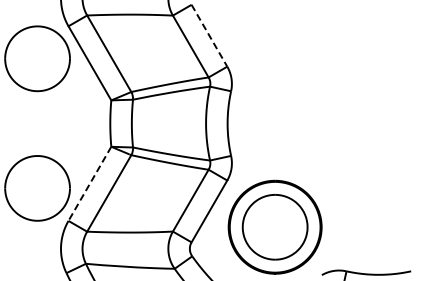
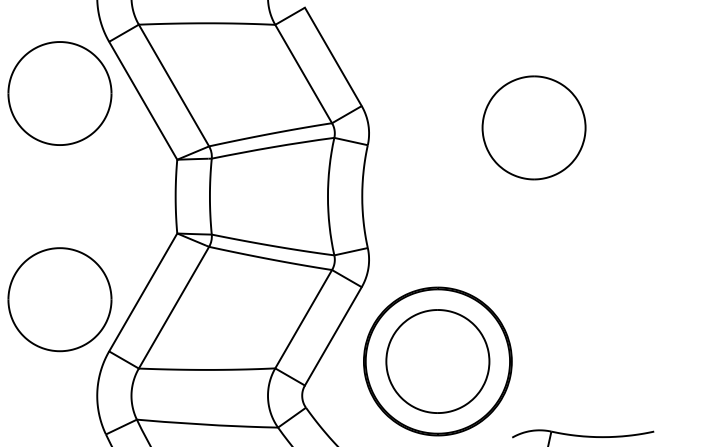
line: (209, 35) -> (333, 56), dashed -> solid
part: (335, 80) -> (533, 128), added
line: (89, 183) -> (142, 291), dashed -> solid

